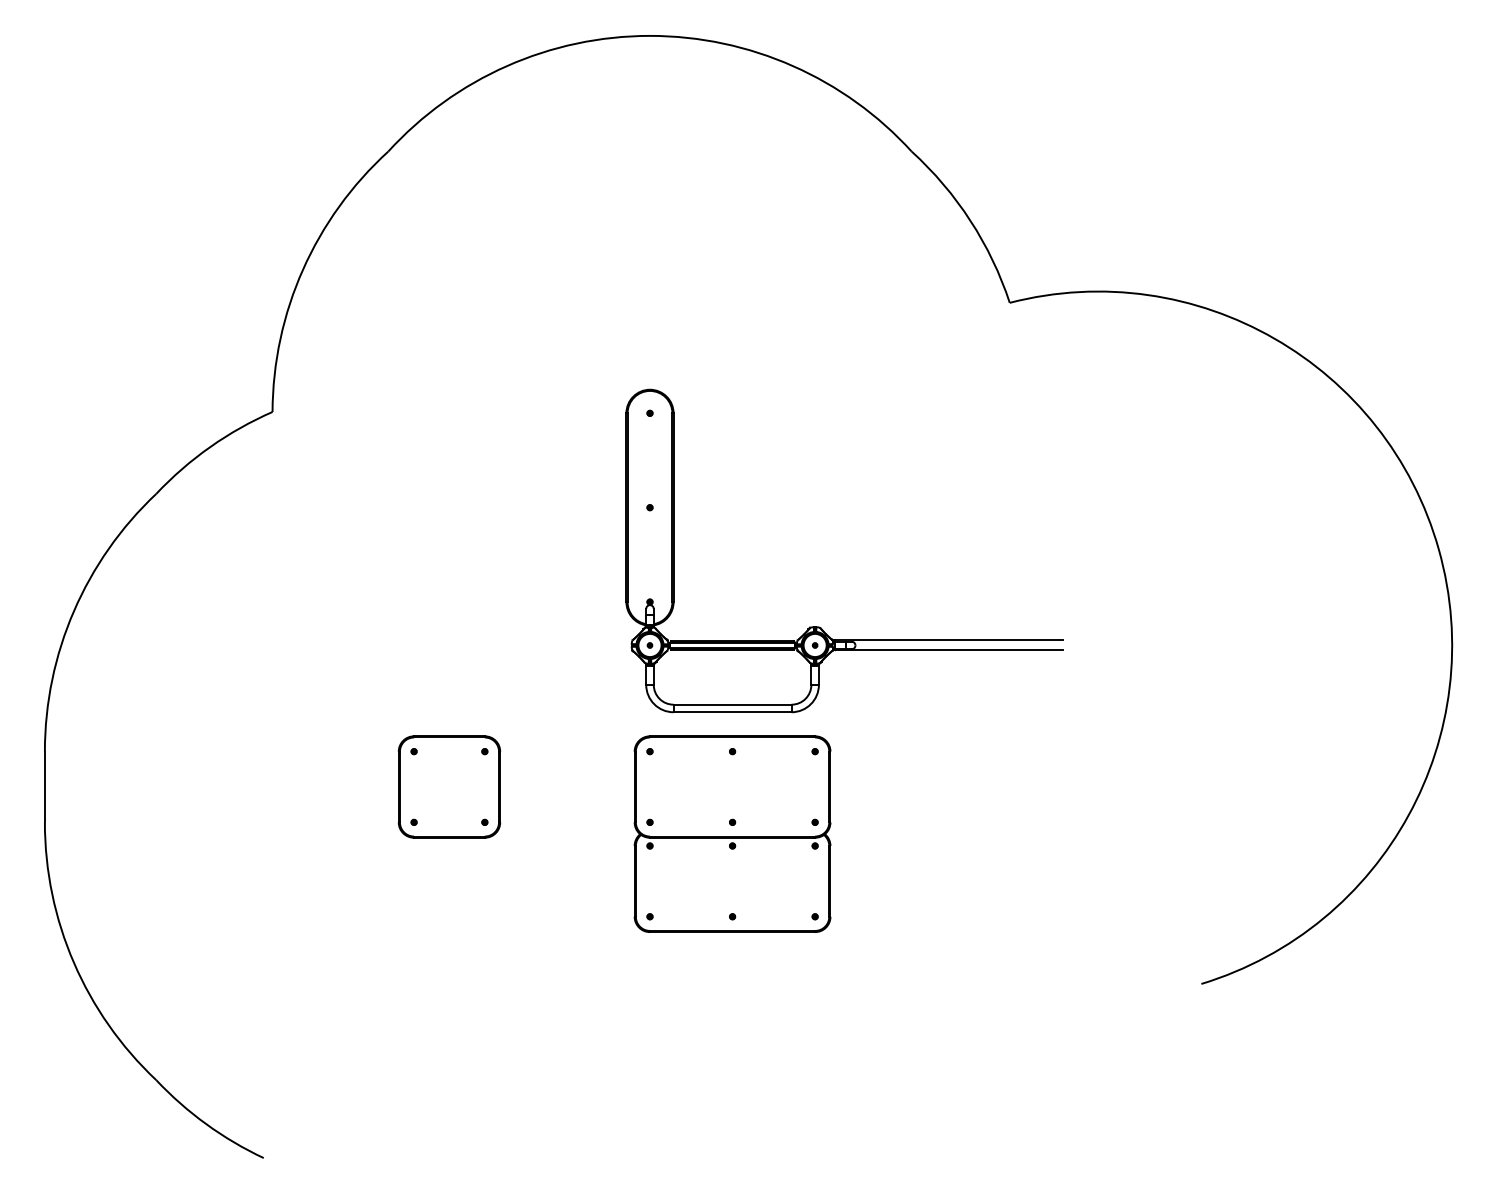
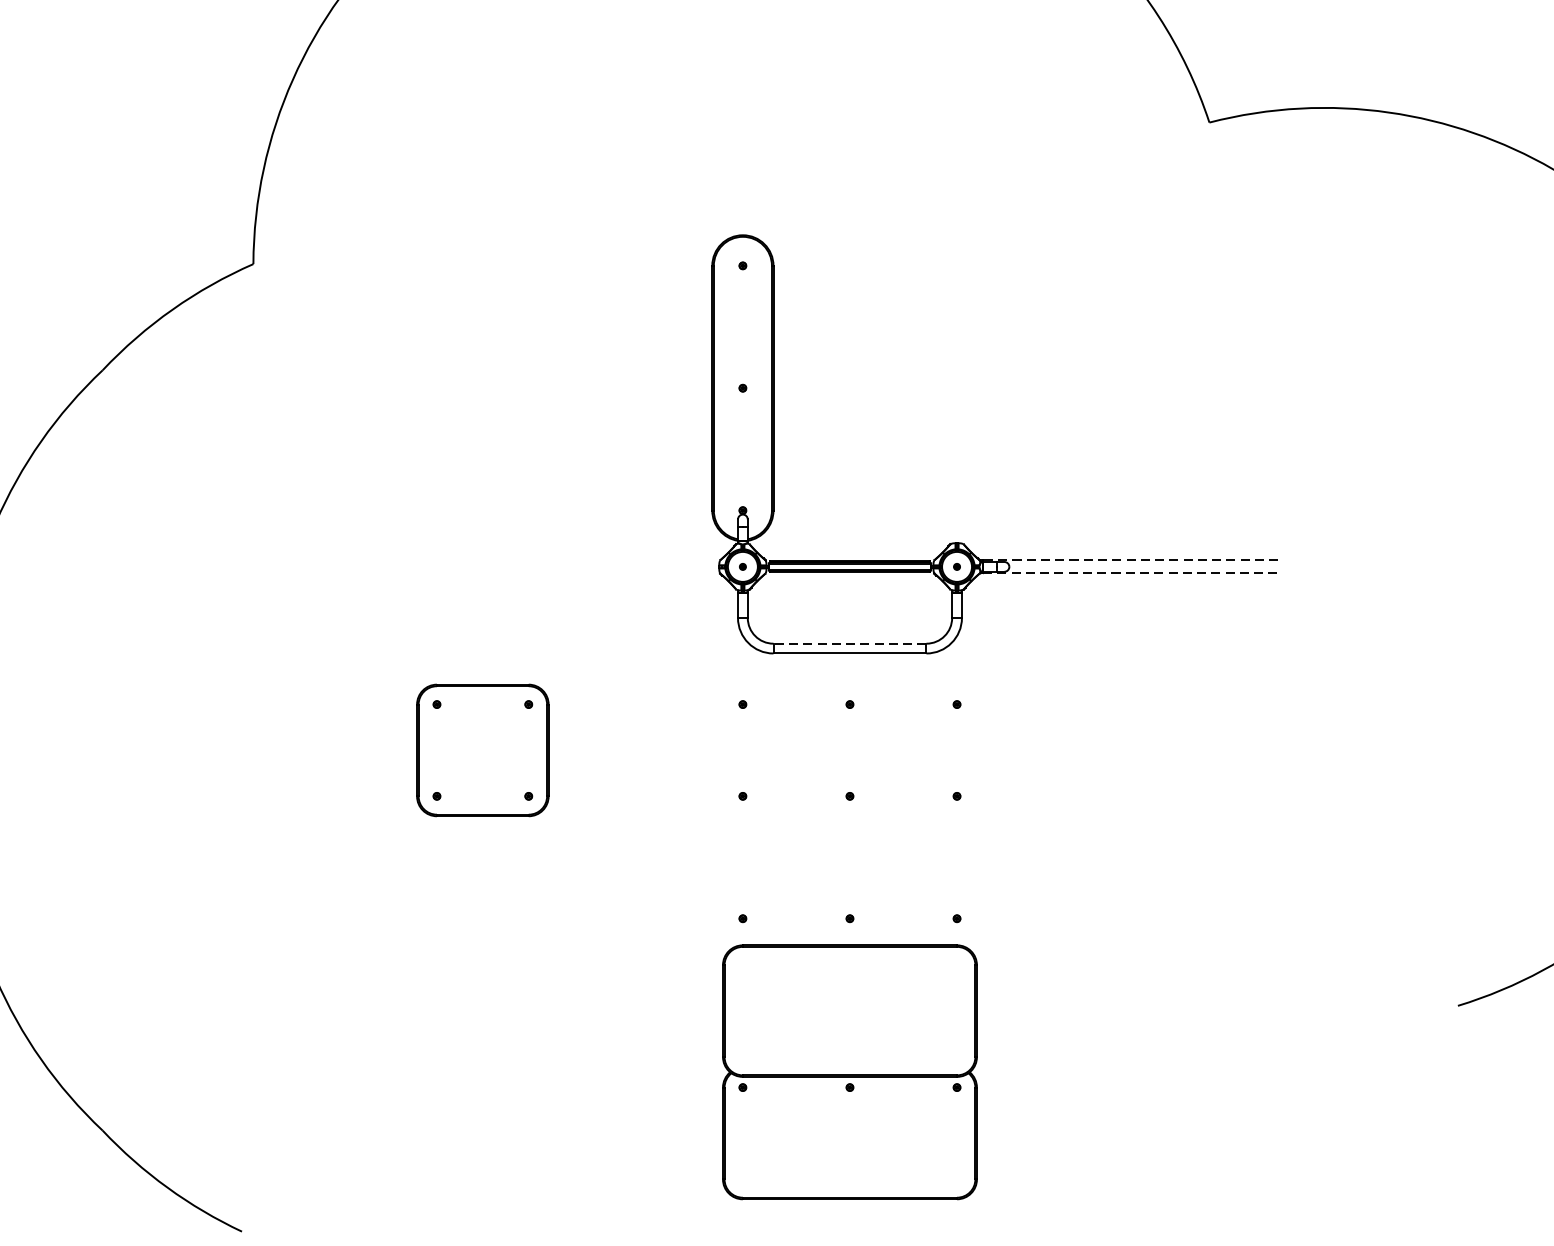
line: (949, 640) -> (1131, 560), solid -> dashed
line: (949, 650) -> (1131, 573), solid -> dashed
line: (732, 704) -> (849, 643), solid -> dashed
part: (732, 833) -> (849, 1071), moved

